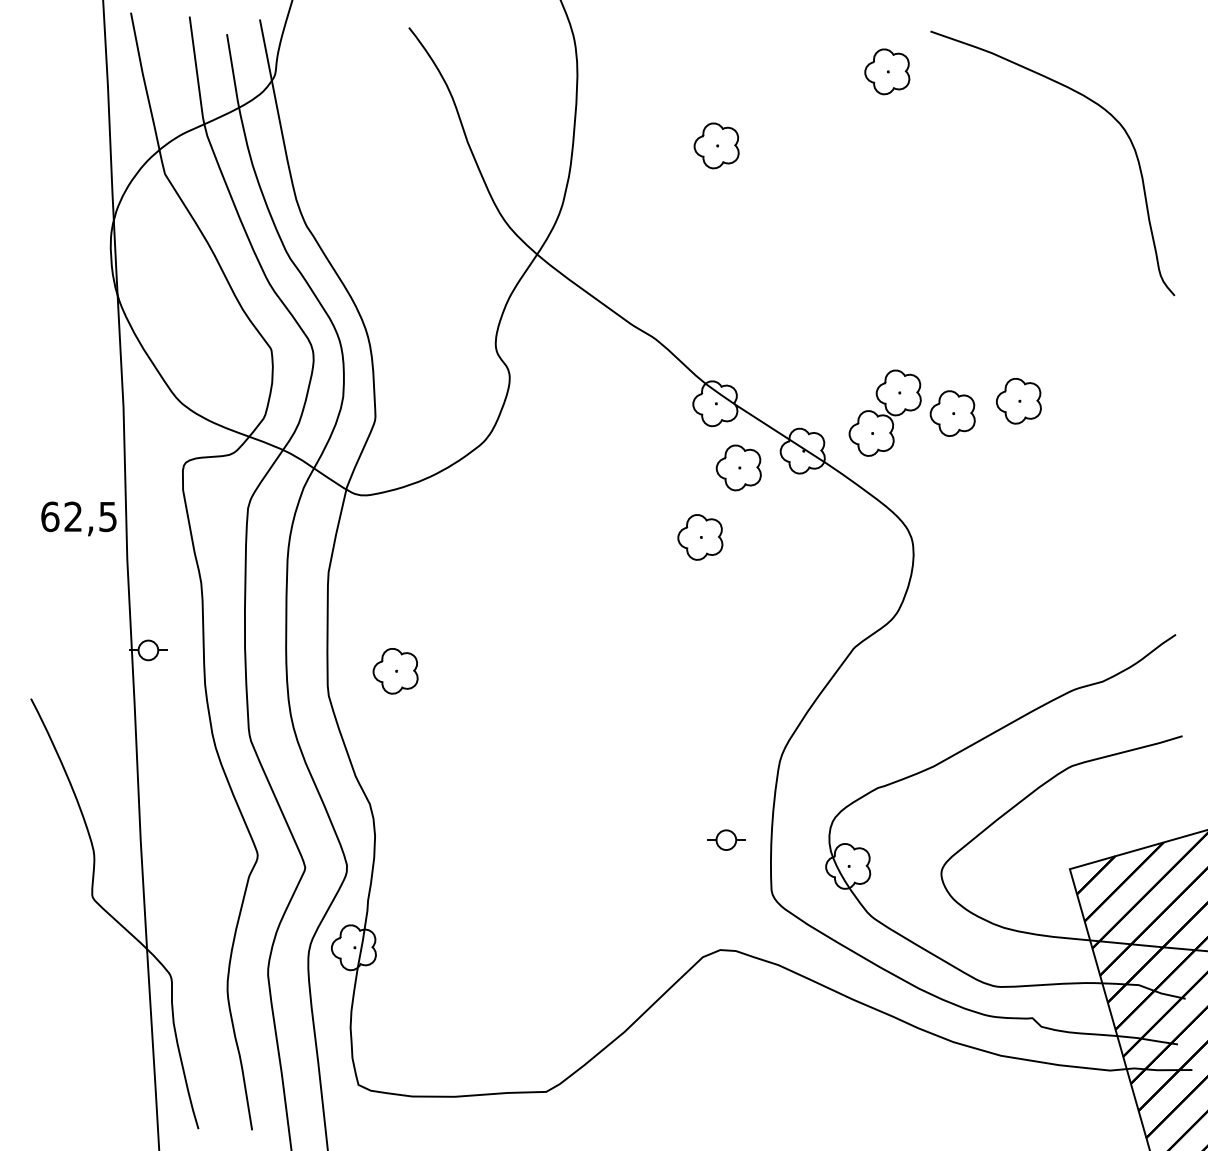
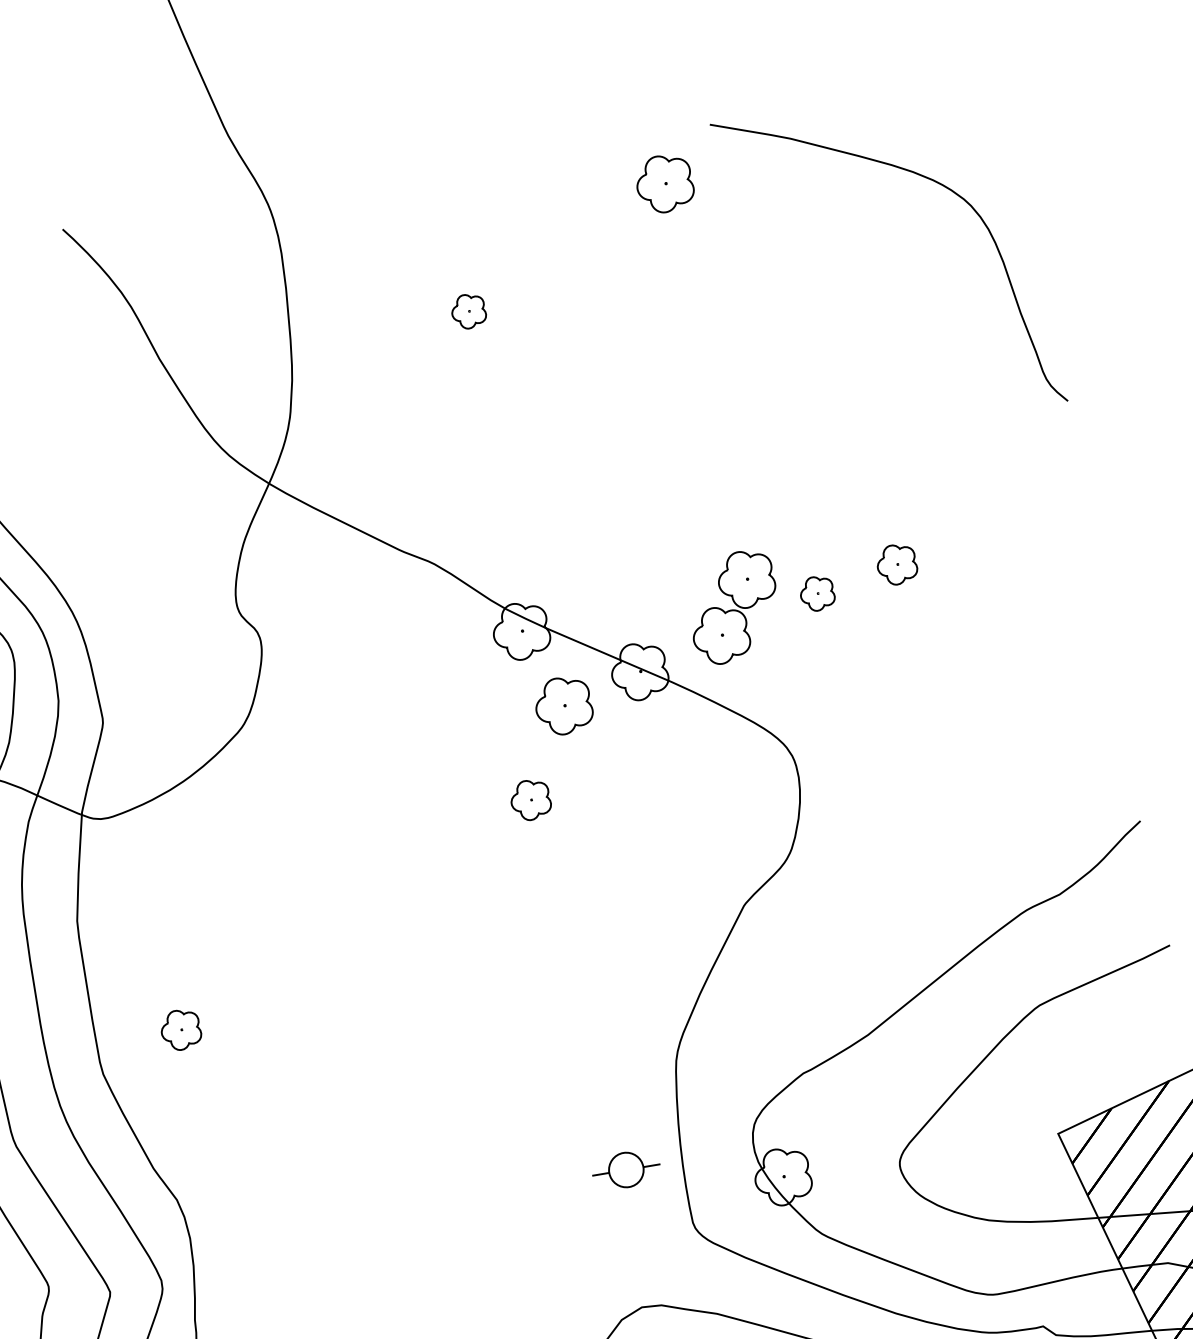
part: (716, 145) -> (468, 310), size x0.6
part: (1018, 401) -> (896, 564), size x0.7
part: (952, 413) -> (817, 593), size x0.6
part: (700, 537) -> (530, 800), size x0.7
part: (395, 671) -> (180, 1030), size x0.7
part: (726, 839) -> (626, 1169), size x1.4

